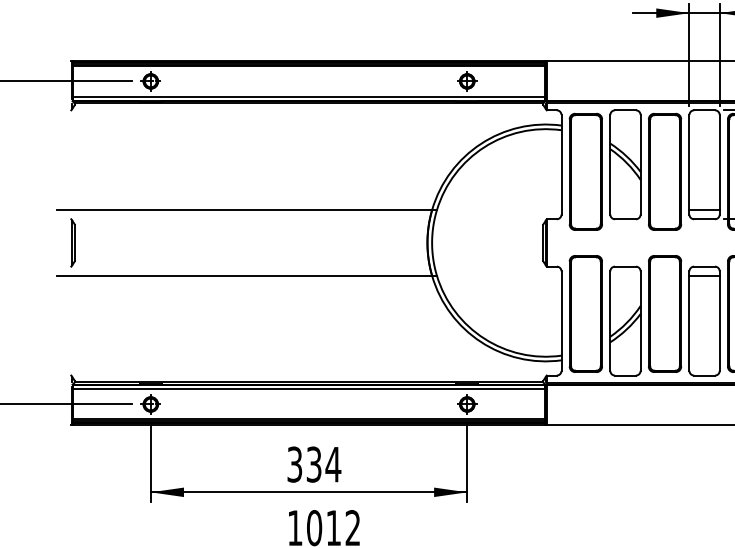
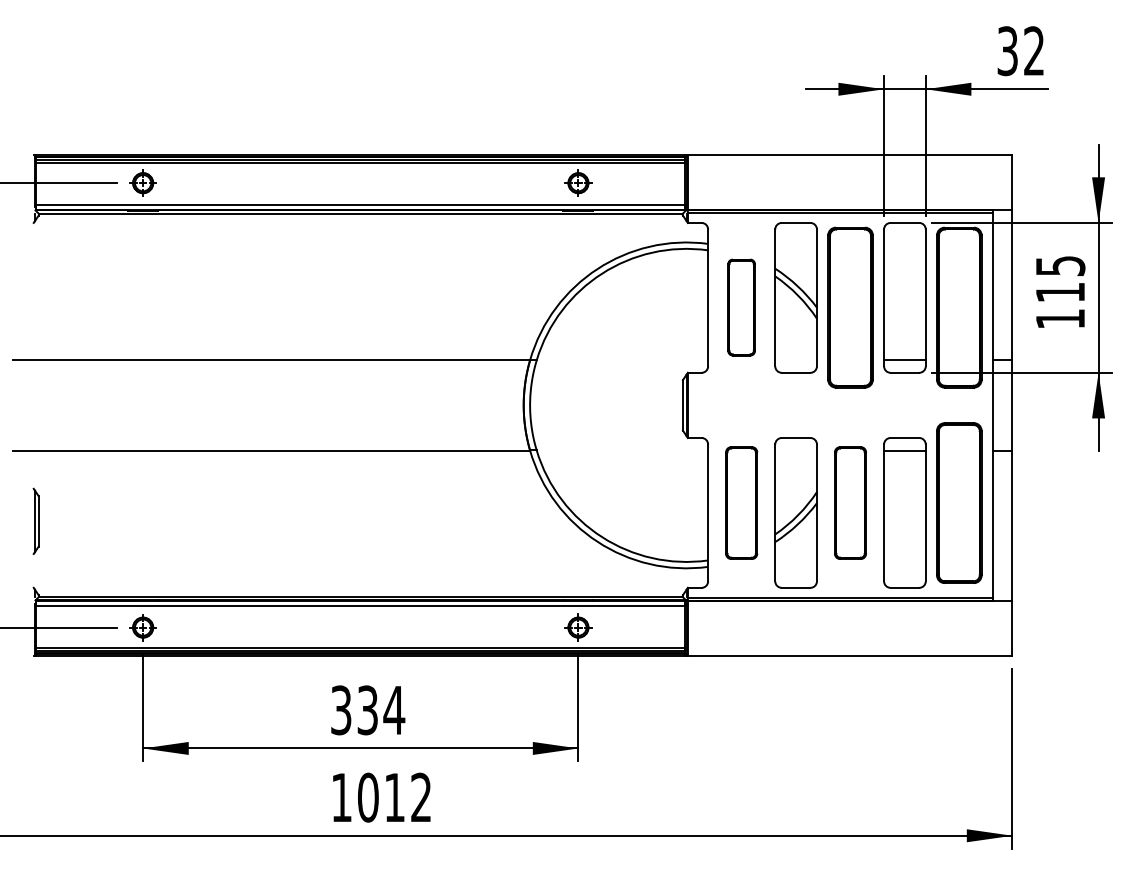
part: (585, 171) -> (741, 307), size x0.6
part: (72, 242) -> (35, 520), moved
part: (585, 313) -> (741, 502), size x0.7
part: (665, 313) -> (850, 502), size x0.7

